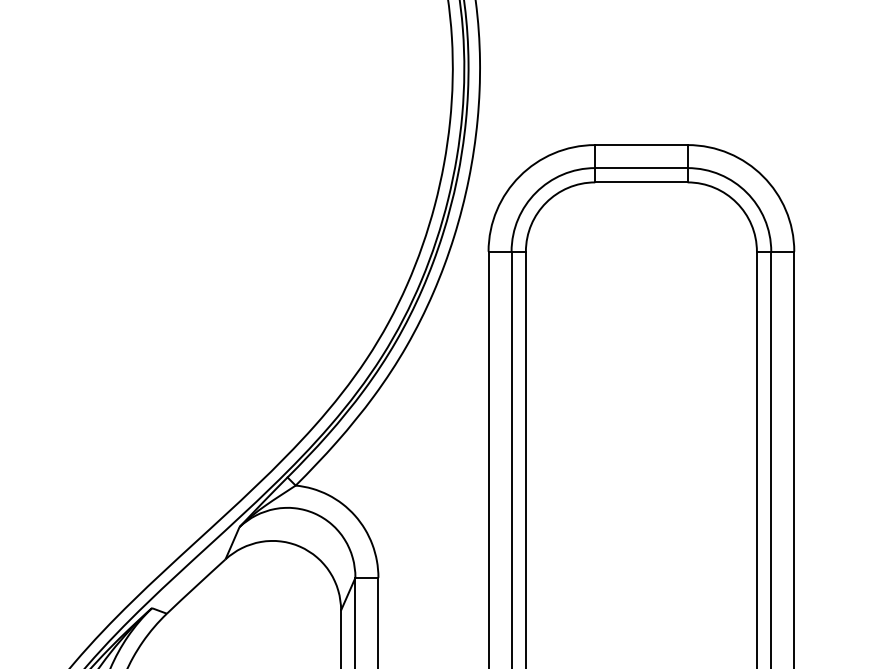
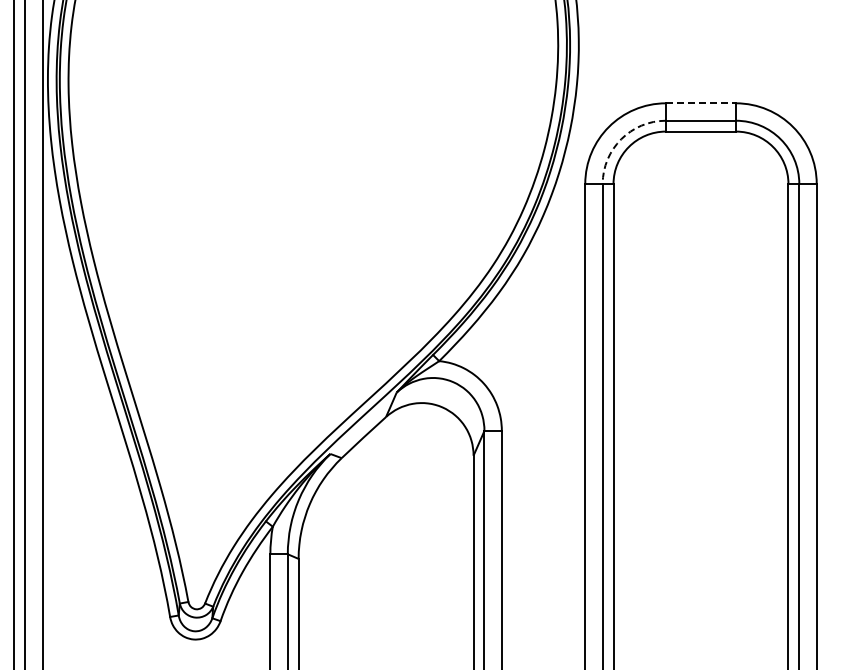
line: (642, 145) -> (701, 103), solid -> dashed
arc: (536, 192) -> (621, 139), solid -> dashed

